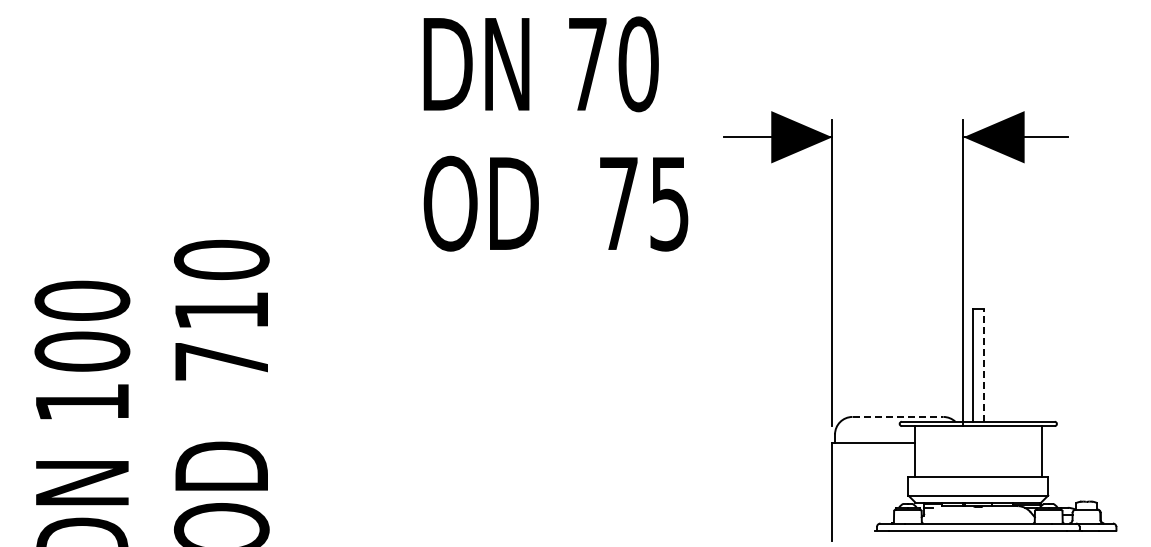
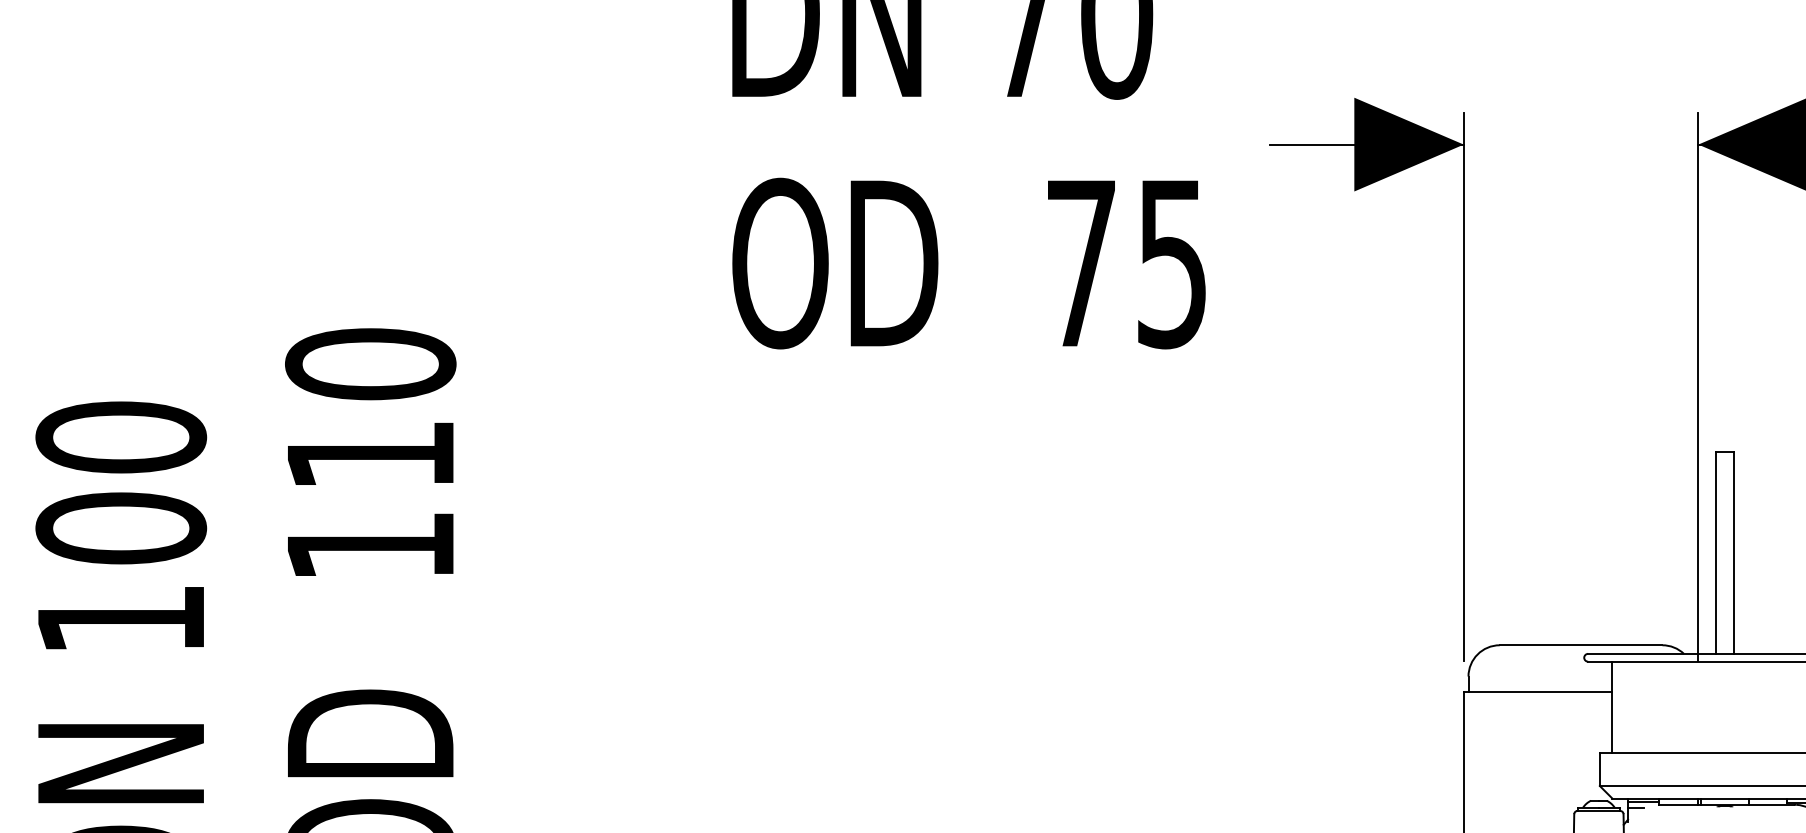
text: (221, 361) -> (370, 545), 710 -> 110
line: (983, 364) -> (1734, 551), dashed -> solid
line: (898, 416) -> (1582, 644), dashed -> solid

